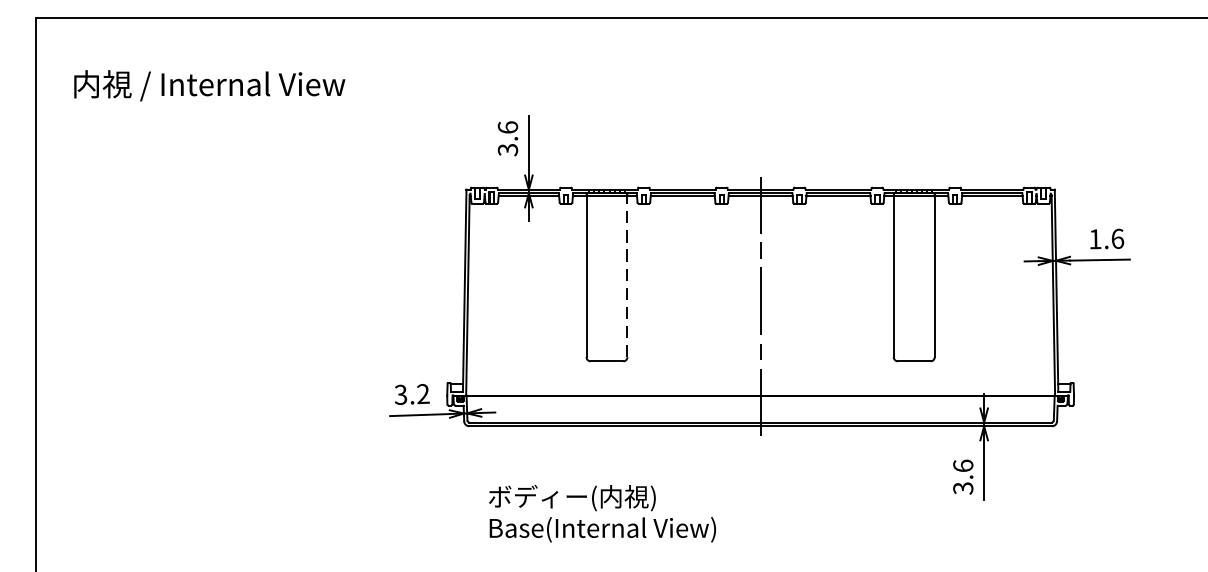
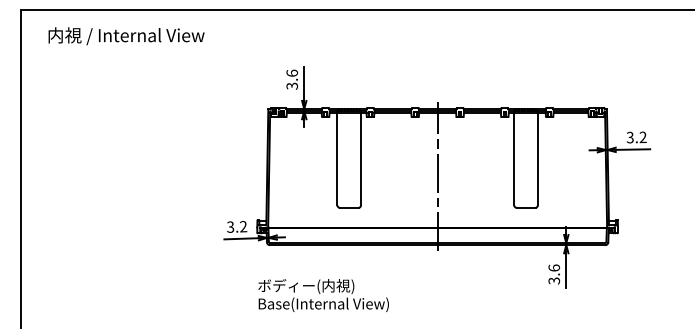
text: (209, 86) -> (126, 36), moved
text: (1106, 239) -> (636, 137), 1.6 -> 3.2
line: (628, 273) -> (361, 157), dashed -> solid
text: (602, 513) -> (323, 295), moved

